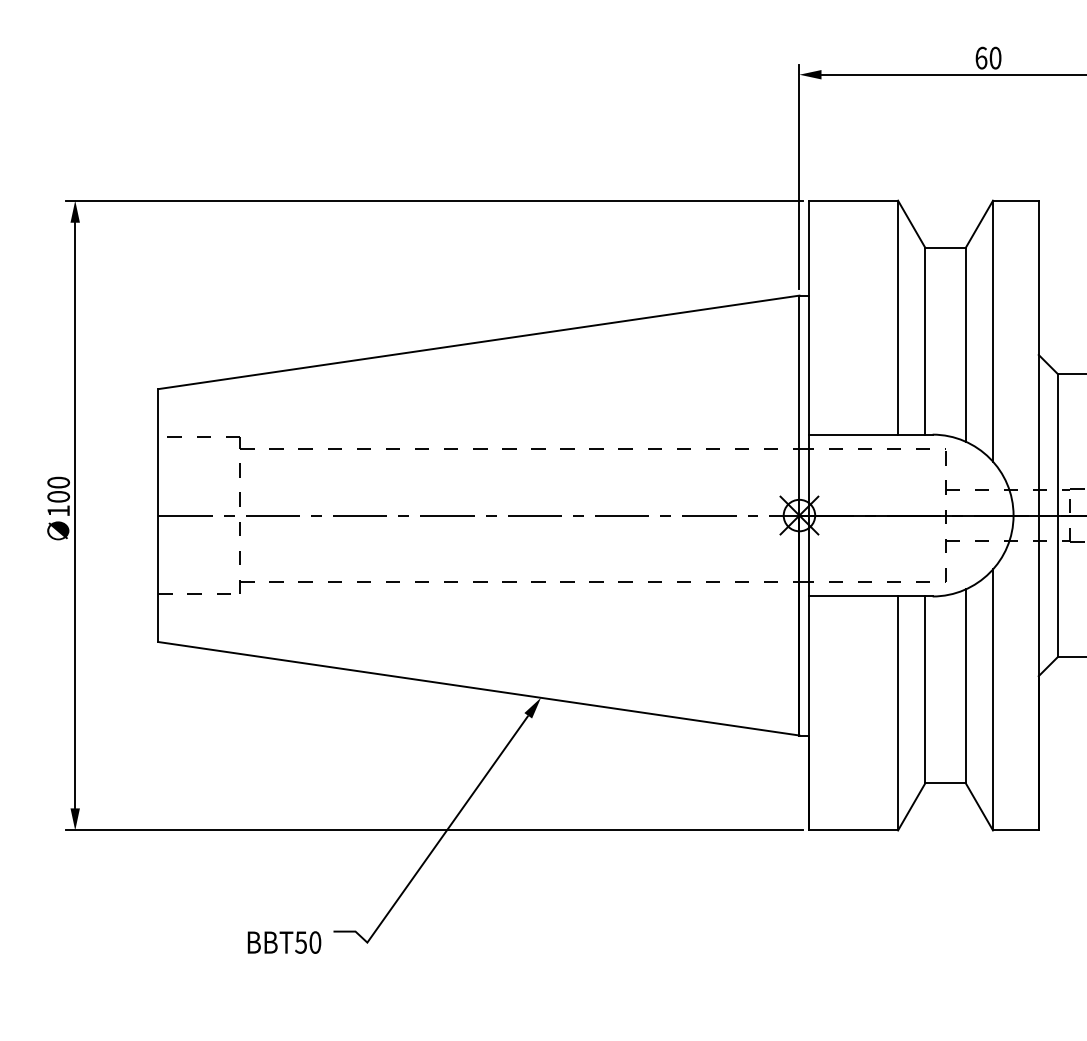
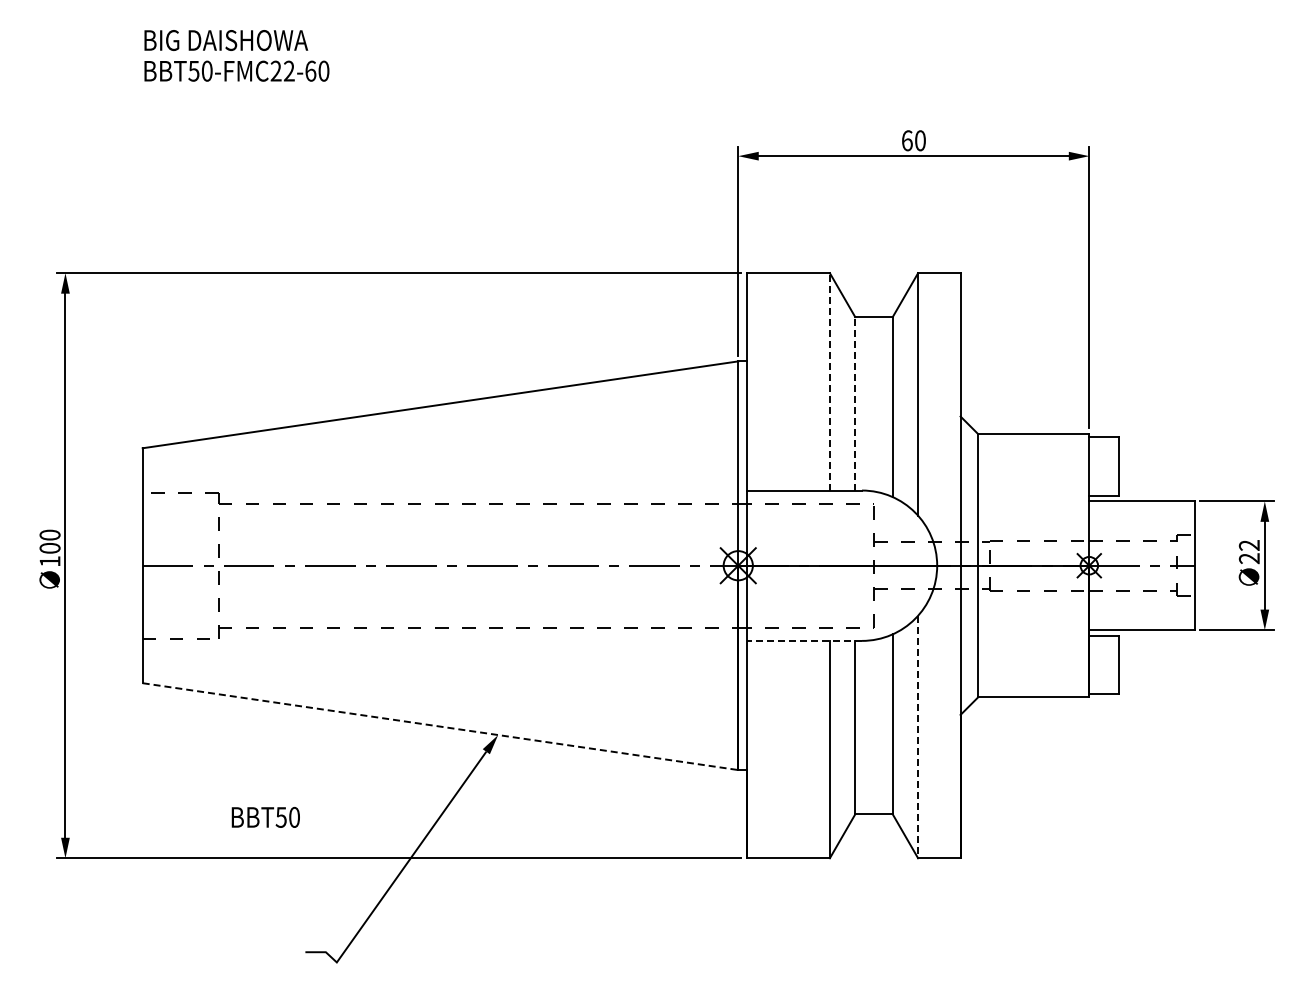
line: (897, 317) -> (829, 381), solid -> dashed
line: (925, 340) -> (855, 403), solid -> dashed
line: (870, 596) -> (804, 640), solid -> dashed
line: (478, 688) -> (440, 726), solid -> dashed
line: (993, 700) -> (918, 737), solid -> dashed
text: (284, 942) -> (265, 817), moved

